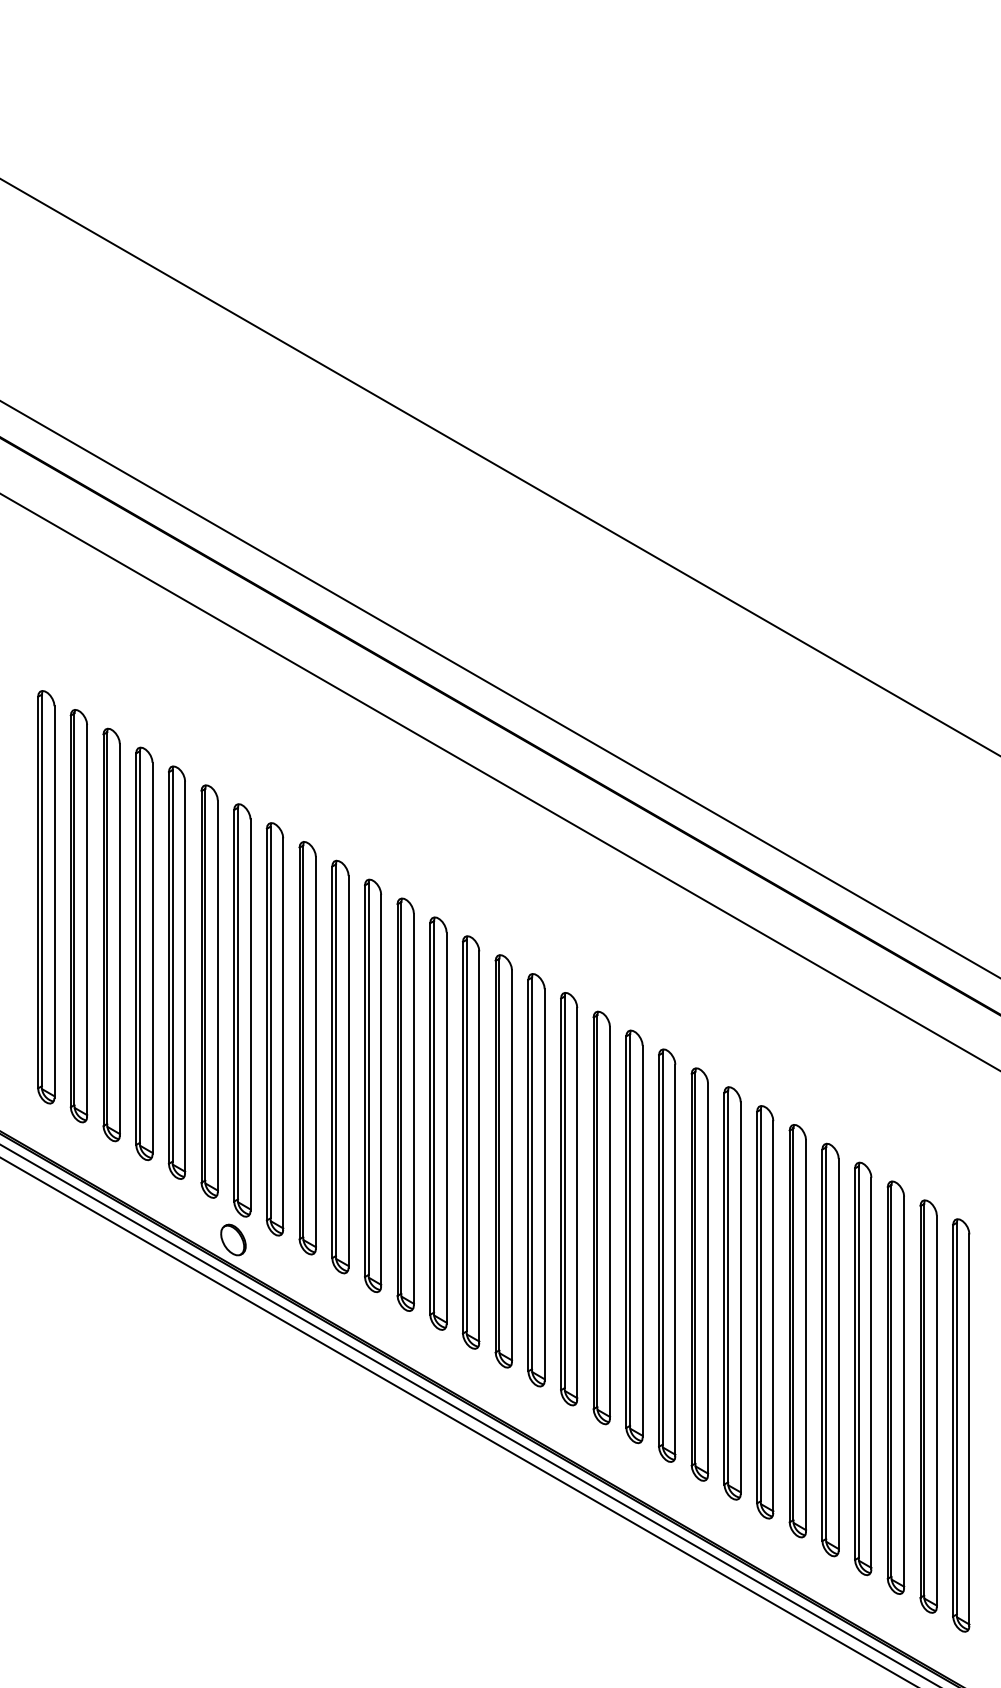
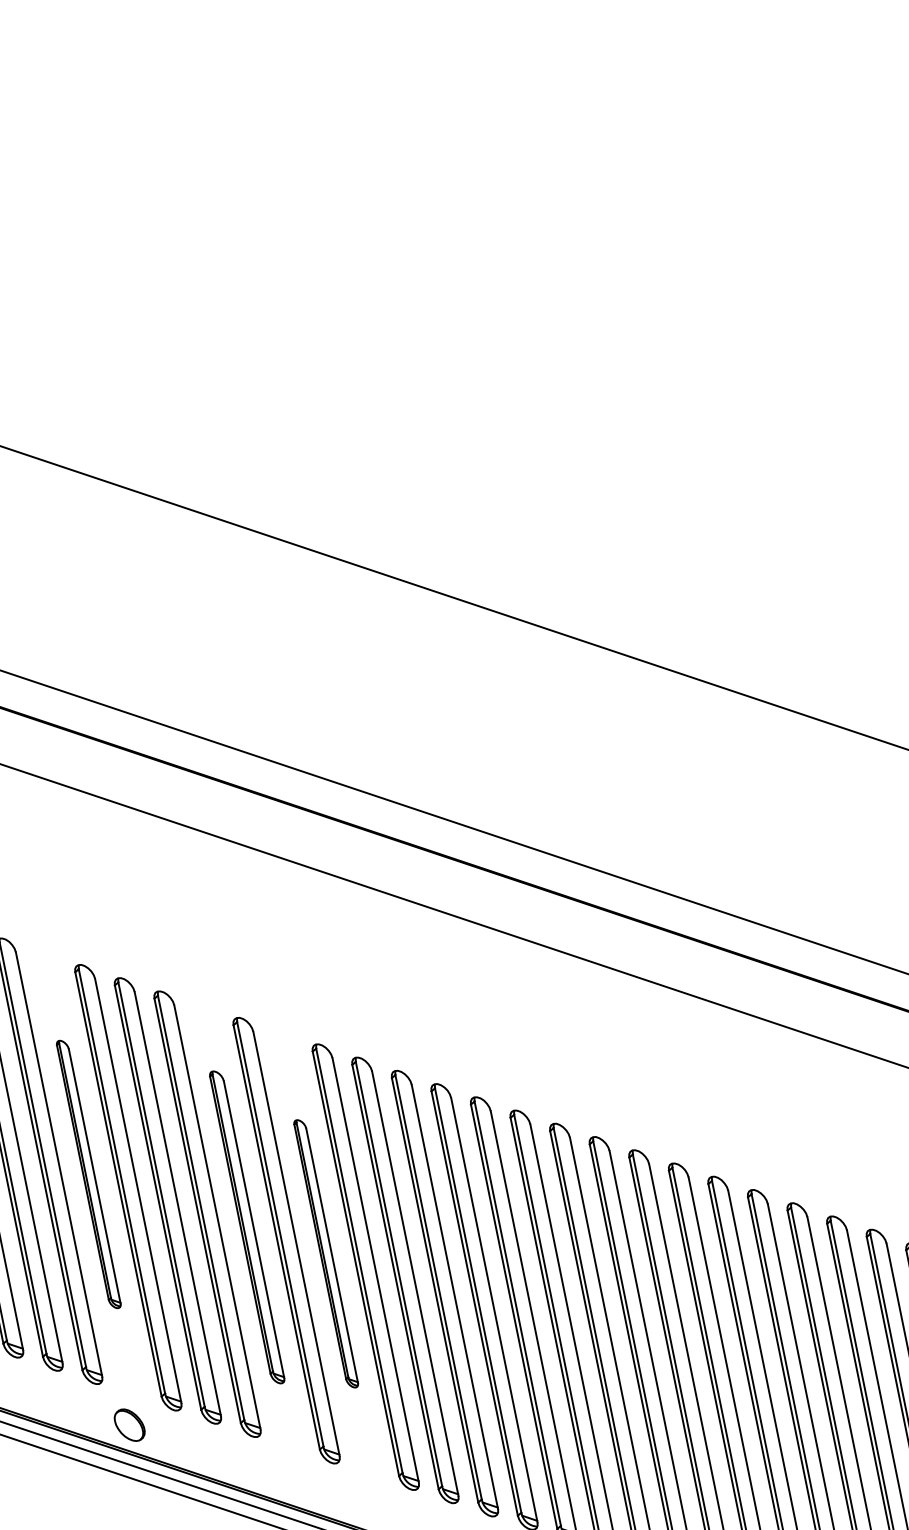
part: (242, 1010) -> (88, 1174), size x0.6
part: (373, 1085) -> (247, 1226), size x0.7
part: (438, 1123) -> (326, 1253), size x0.6

